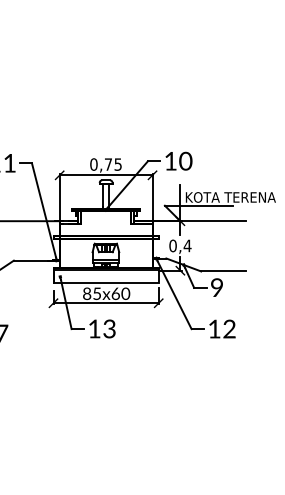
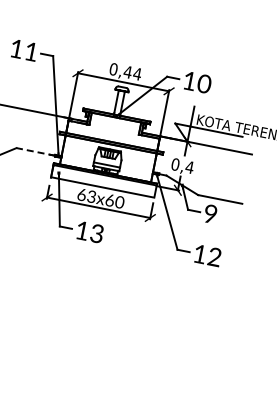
text: (113, 164) -> (132, 73), 0,75 -> 0,44
line: (33, 260) -> (35, 151), solid -> dashed
text: (92, 293) -> (87, 195), 85x60 -> 63x60

